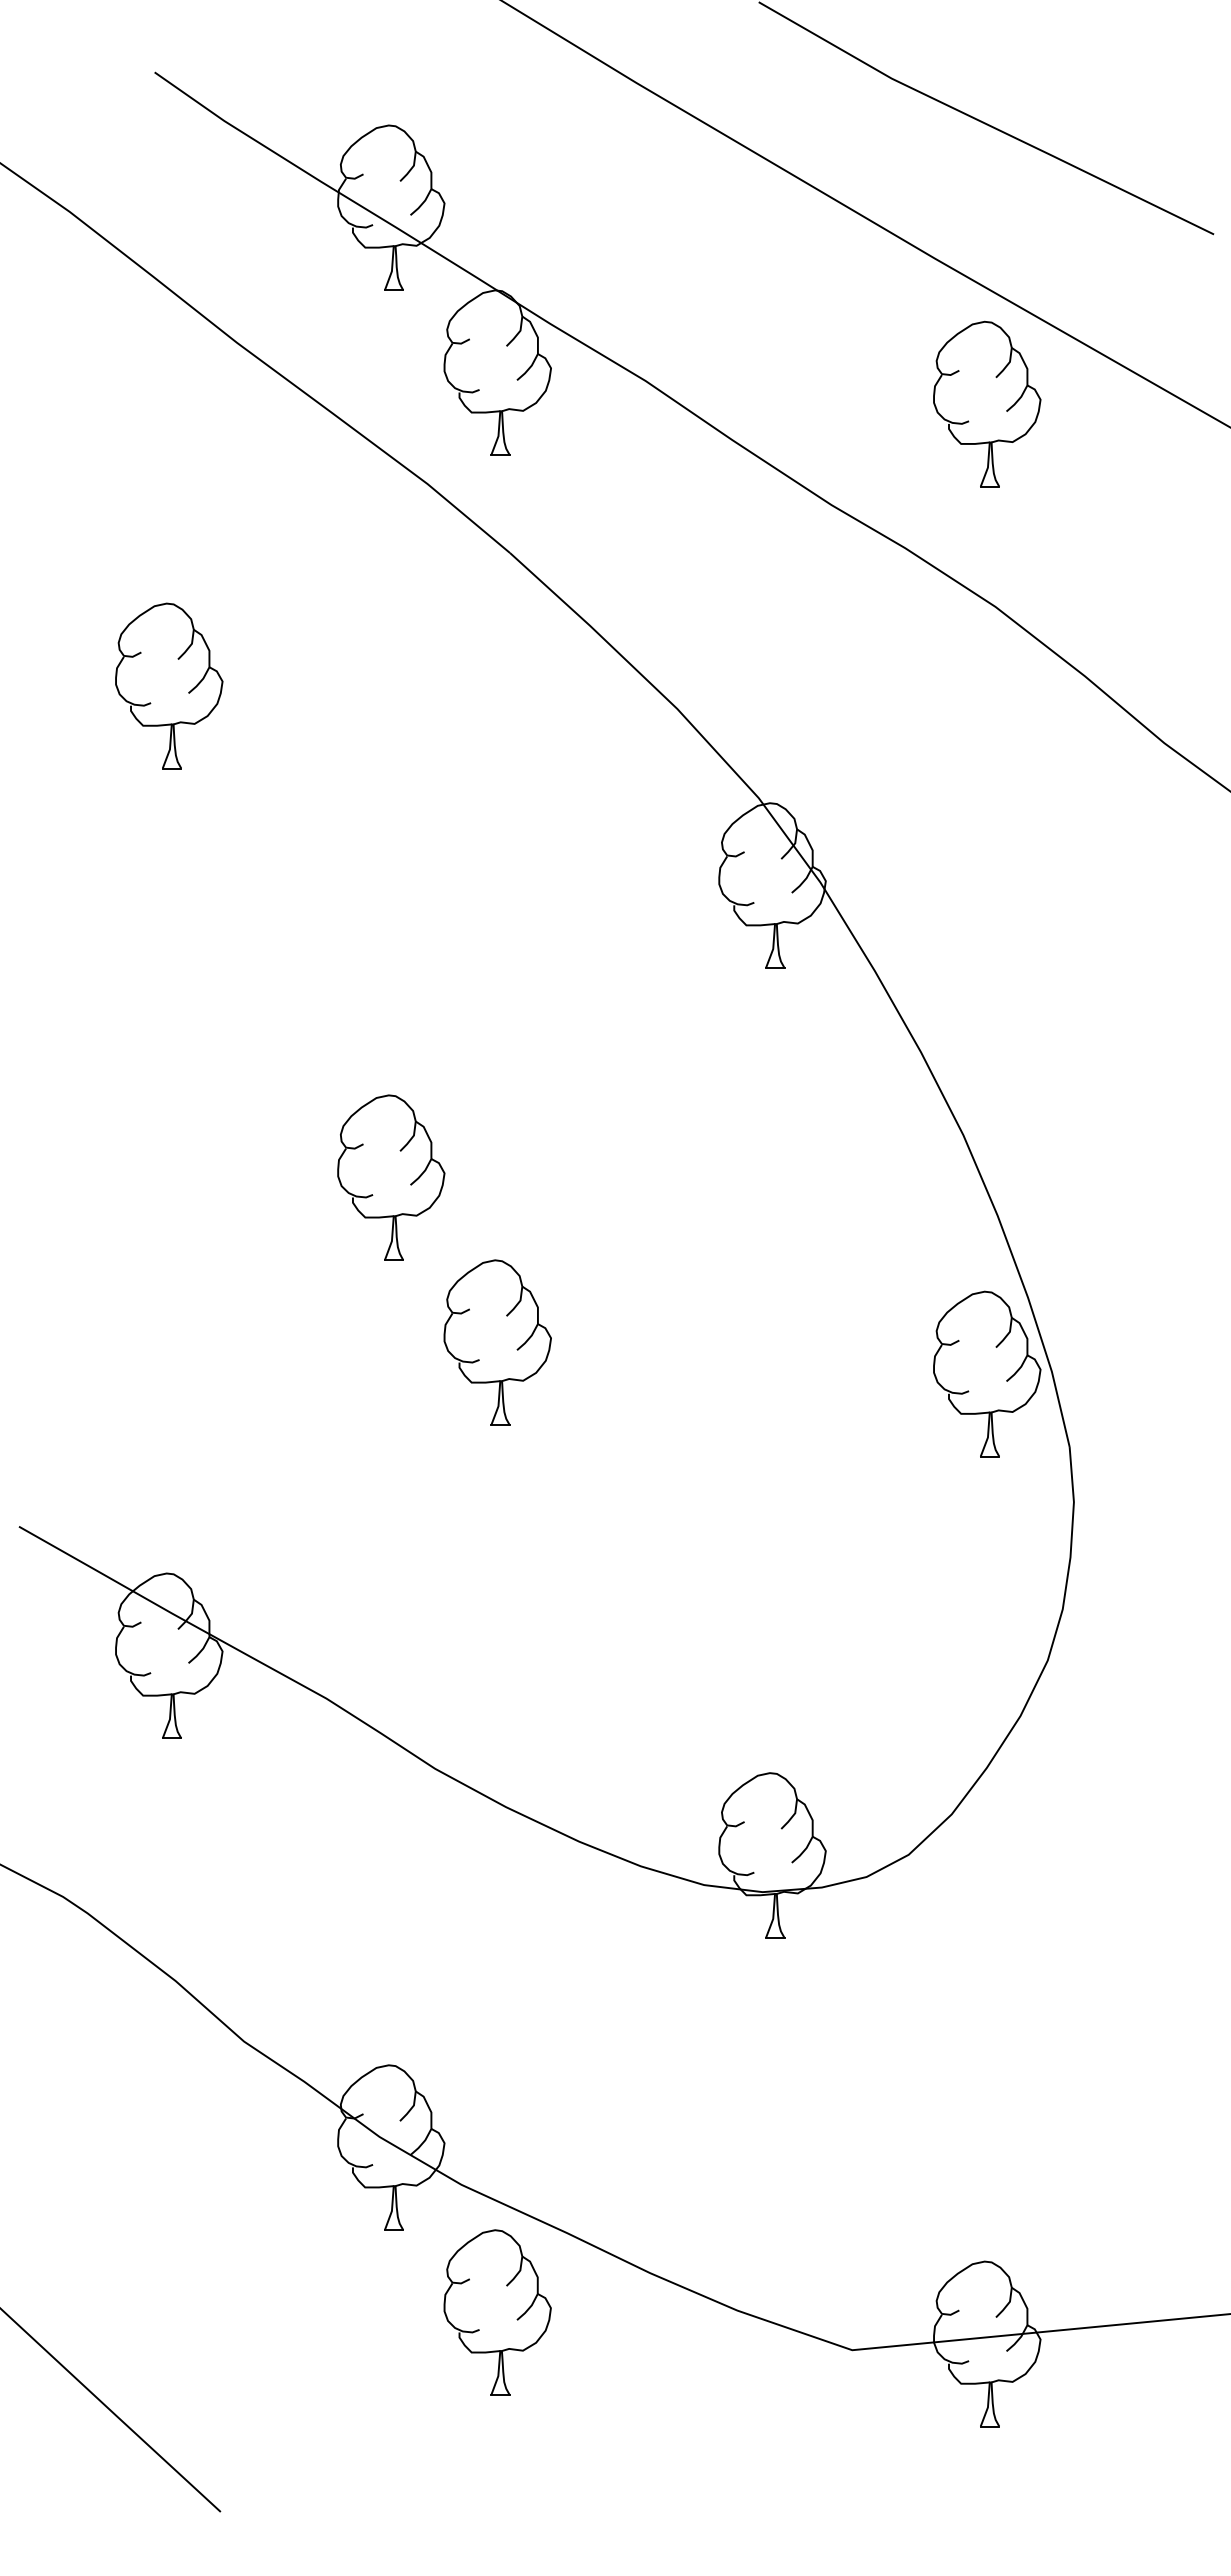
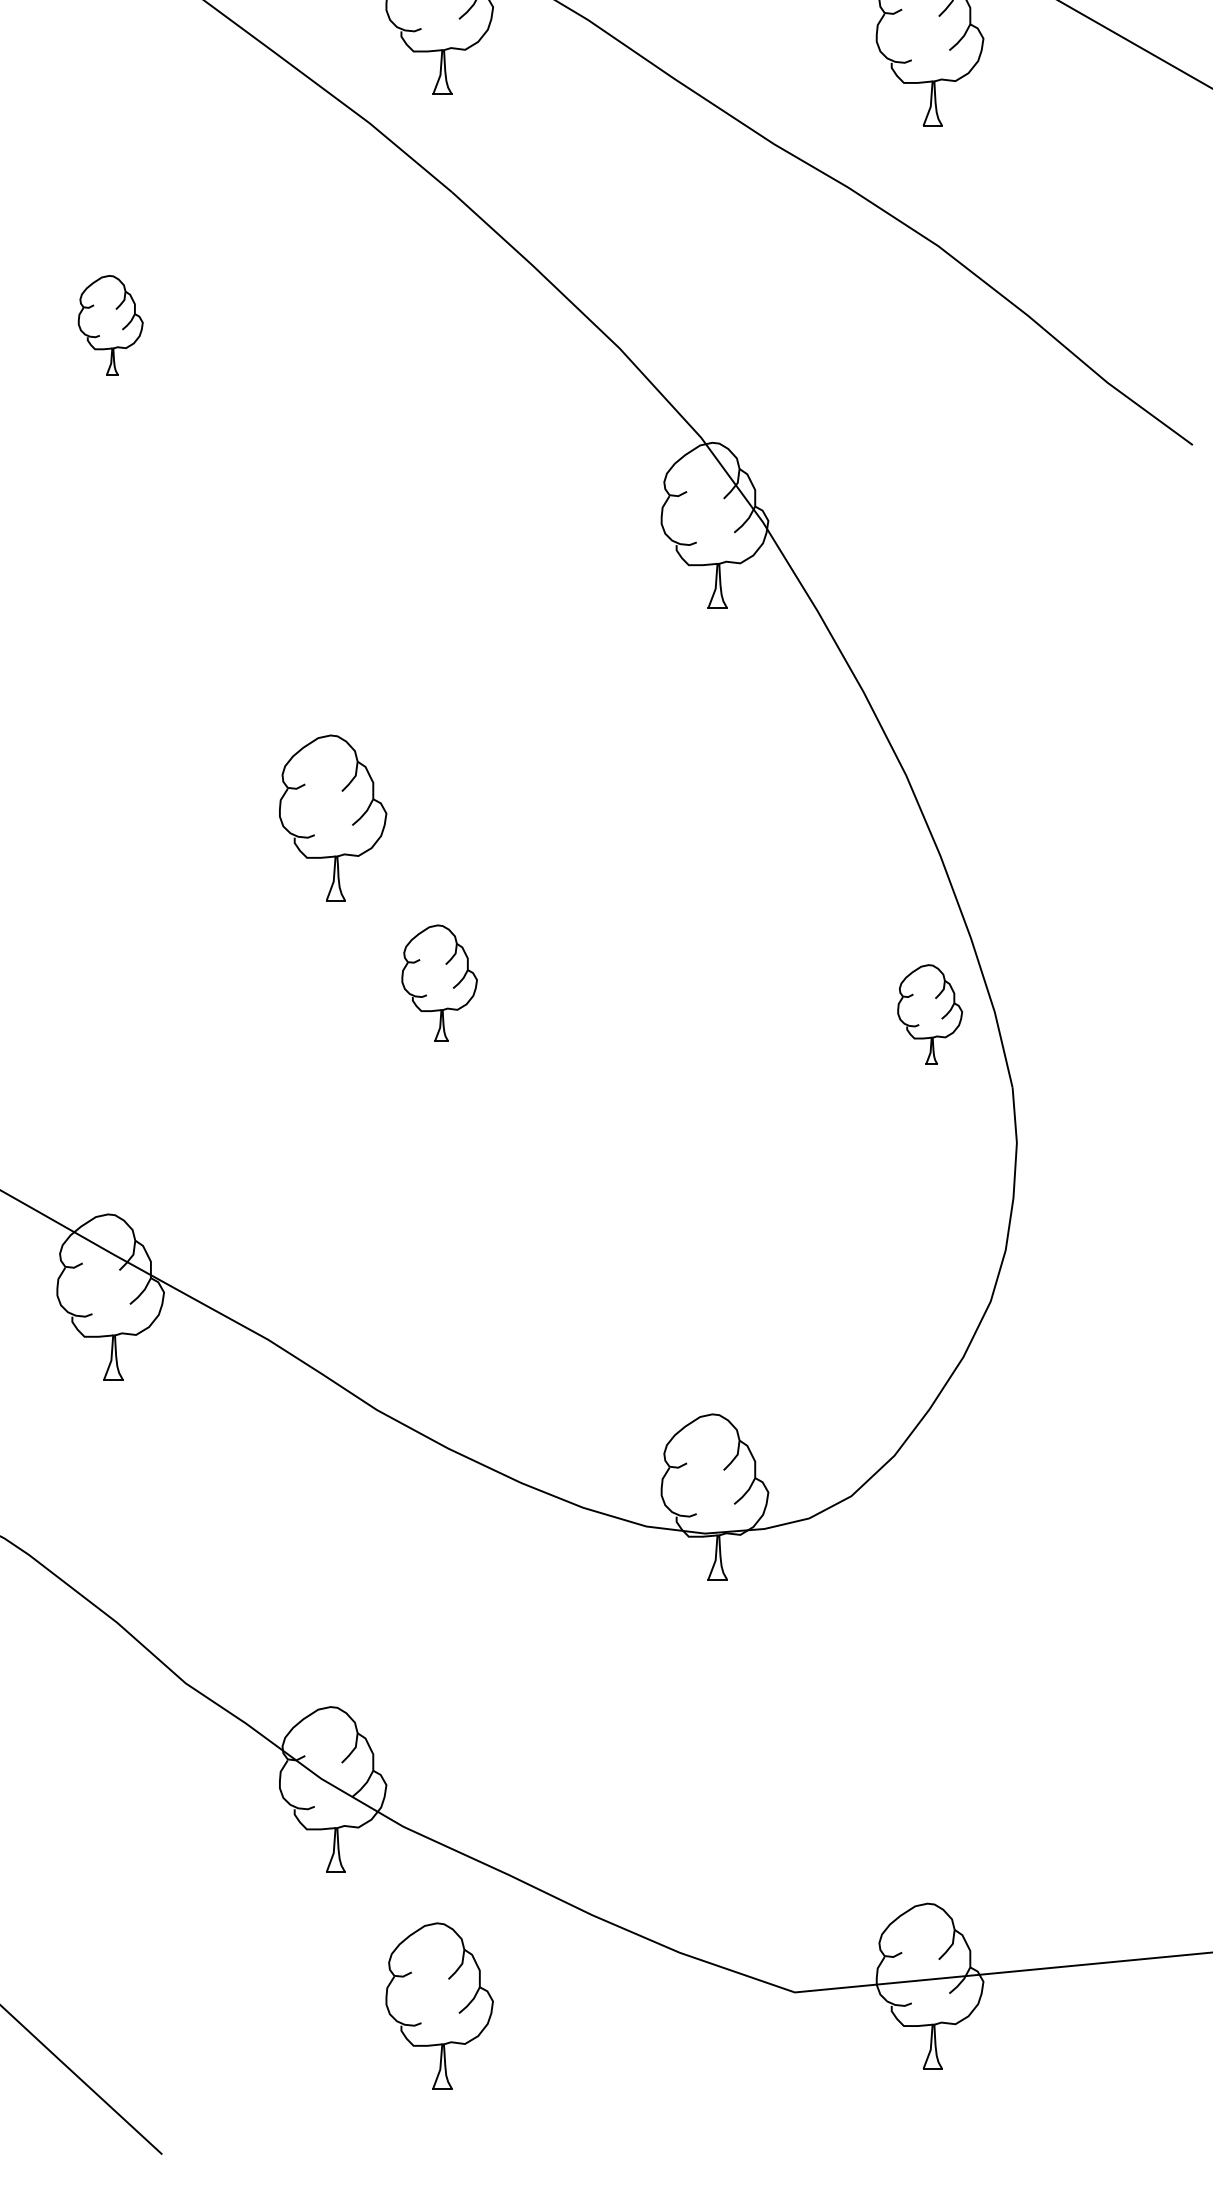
part: (169, 685) -> (110, 324), size x0.6
part: (497, 1342) -> (439, 983), size x0.7
part: (987, 1373) -> (930, 1014), size x0.6
part: (497, 2312) -> (439, 2005), moved

